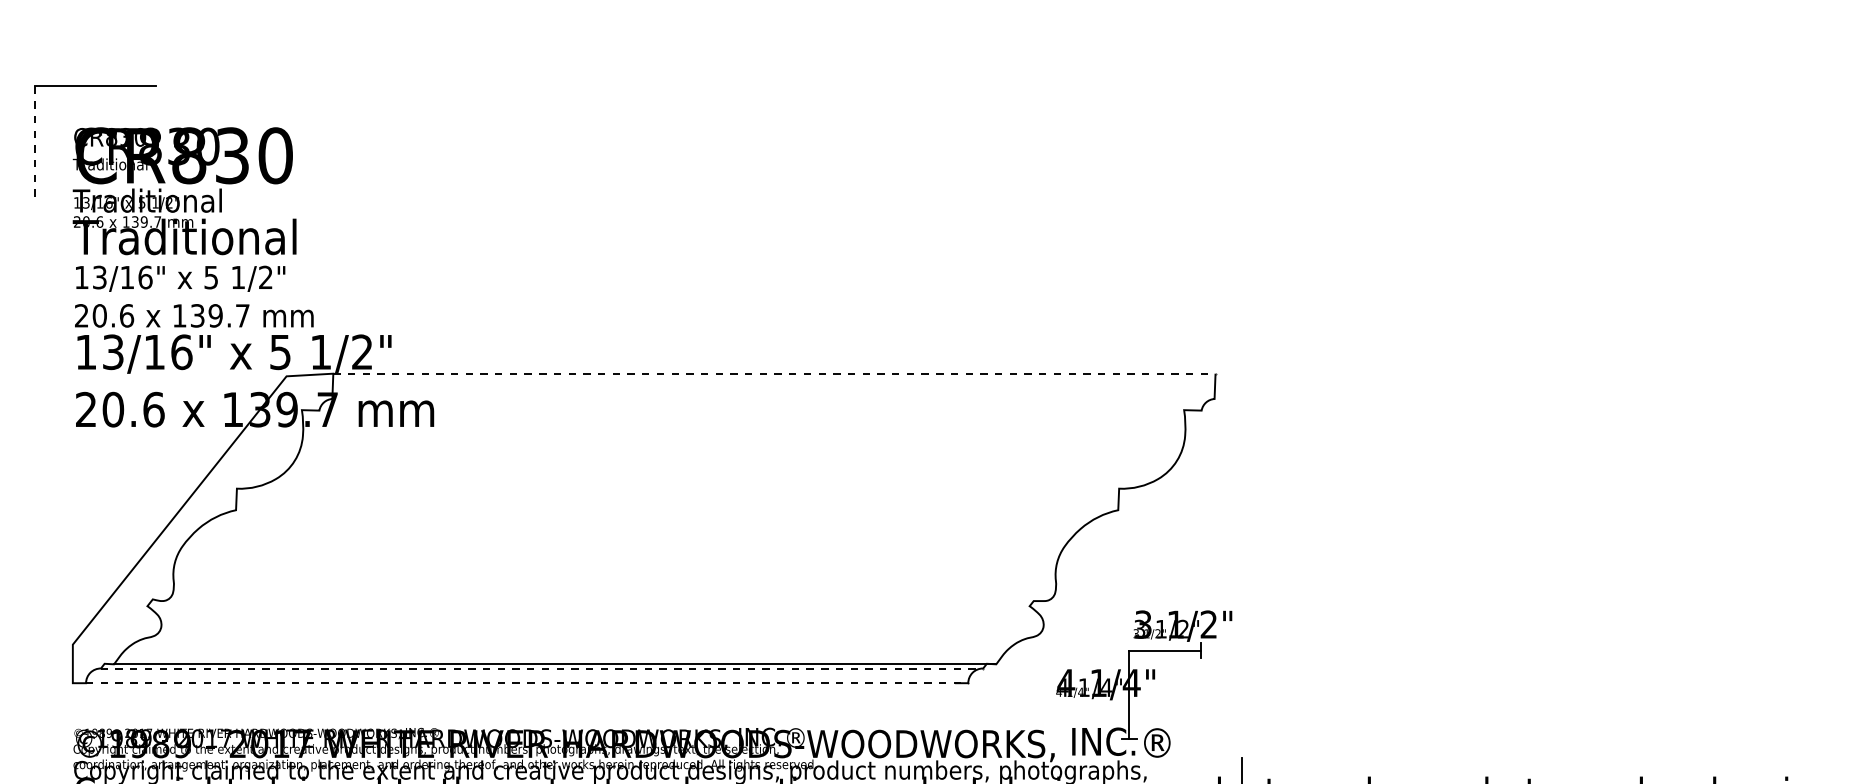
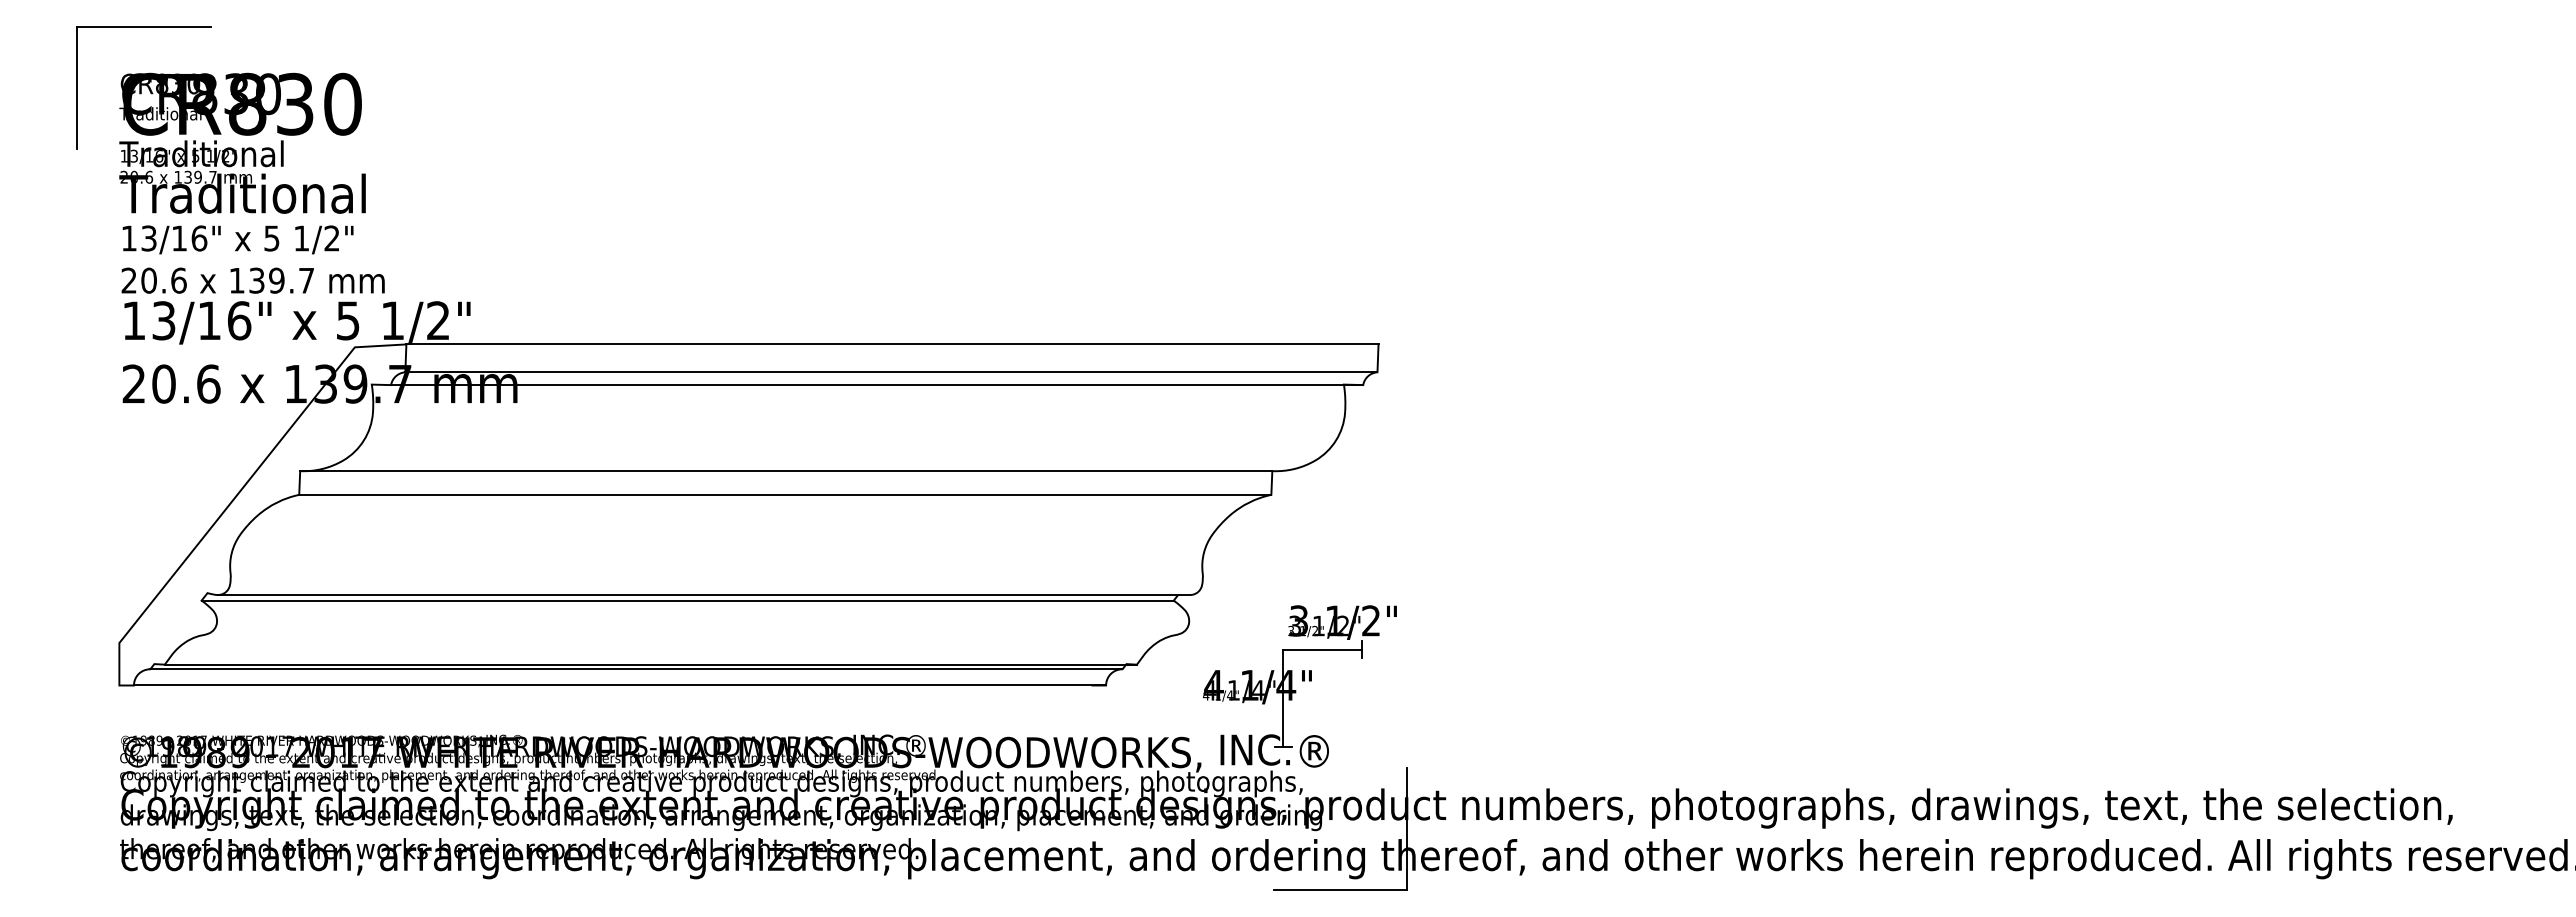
line: (34, 140) -> (77, 87), dashed -> solid
line: (774, 373) -> (892, 344), dashed -> solid
line: (773, 399) -> (891, 372), added
line: (760, 410) -> (877, 385), added
line: (678, 489) -> (786, 471), added
line: (677, 509) -> (785, 494), added
line: (597, 601) -> (697, 595), added
line: (588, 606) -> (687, 600), added
line: (542, 668) -> (636, 669), dashed -> solid
line: (527, 683) -> (620, 685), dashed -> solid

